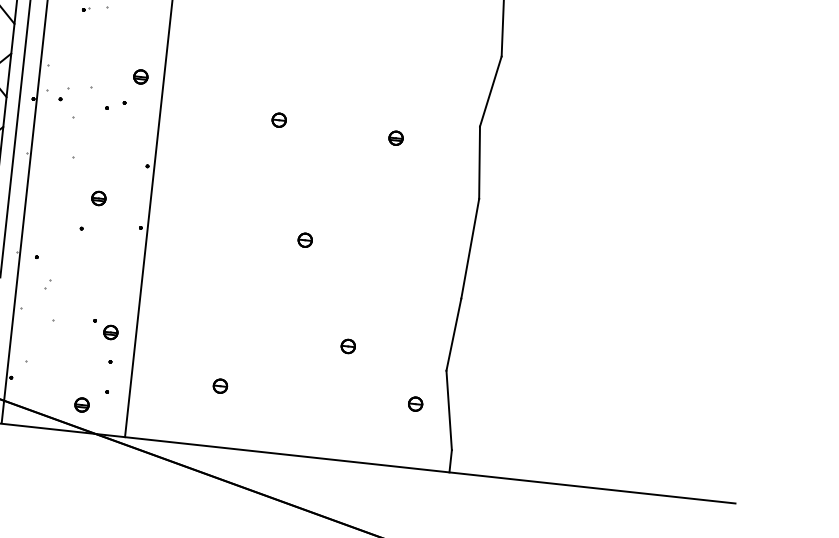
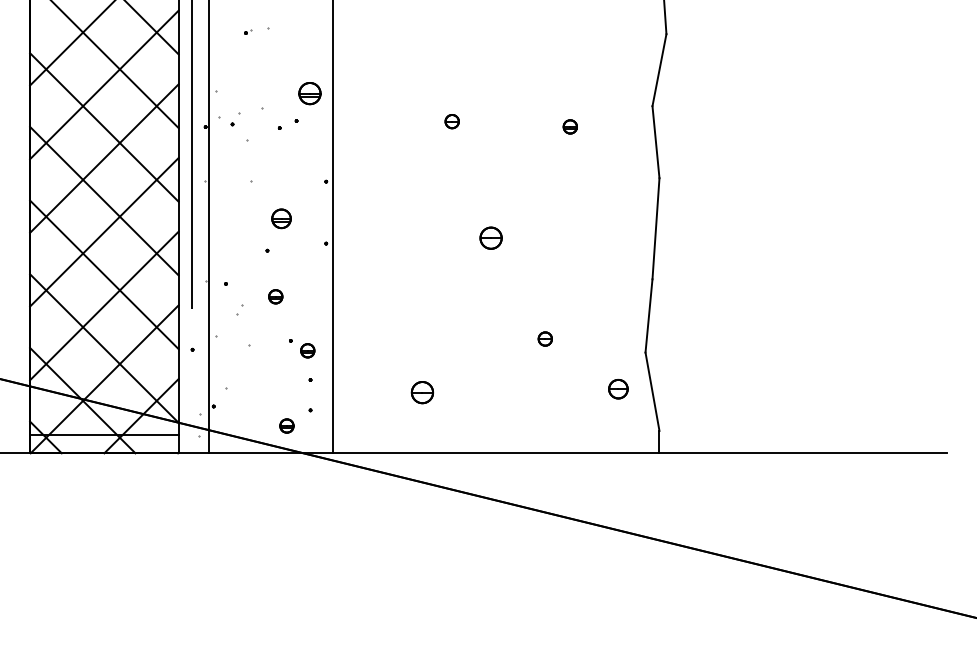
part: (140, 76) -> (309, 93), size x1.6
part: (98, 198) -> (280, 218), size x1.4
part: (304, 239) -> (490, 237), size x1.6
part: (84, 275) -> (275, 296), added
part: (220, 385) -> (422, 391), size x1.6
part: (415, 403) -> (618, 388), size x1.4

